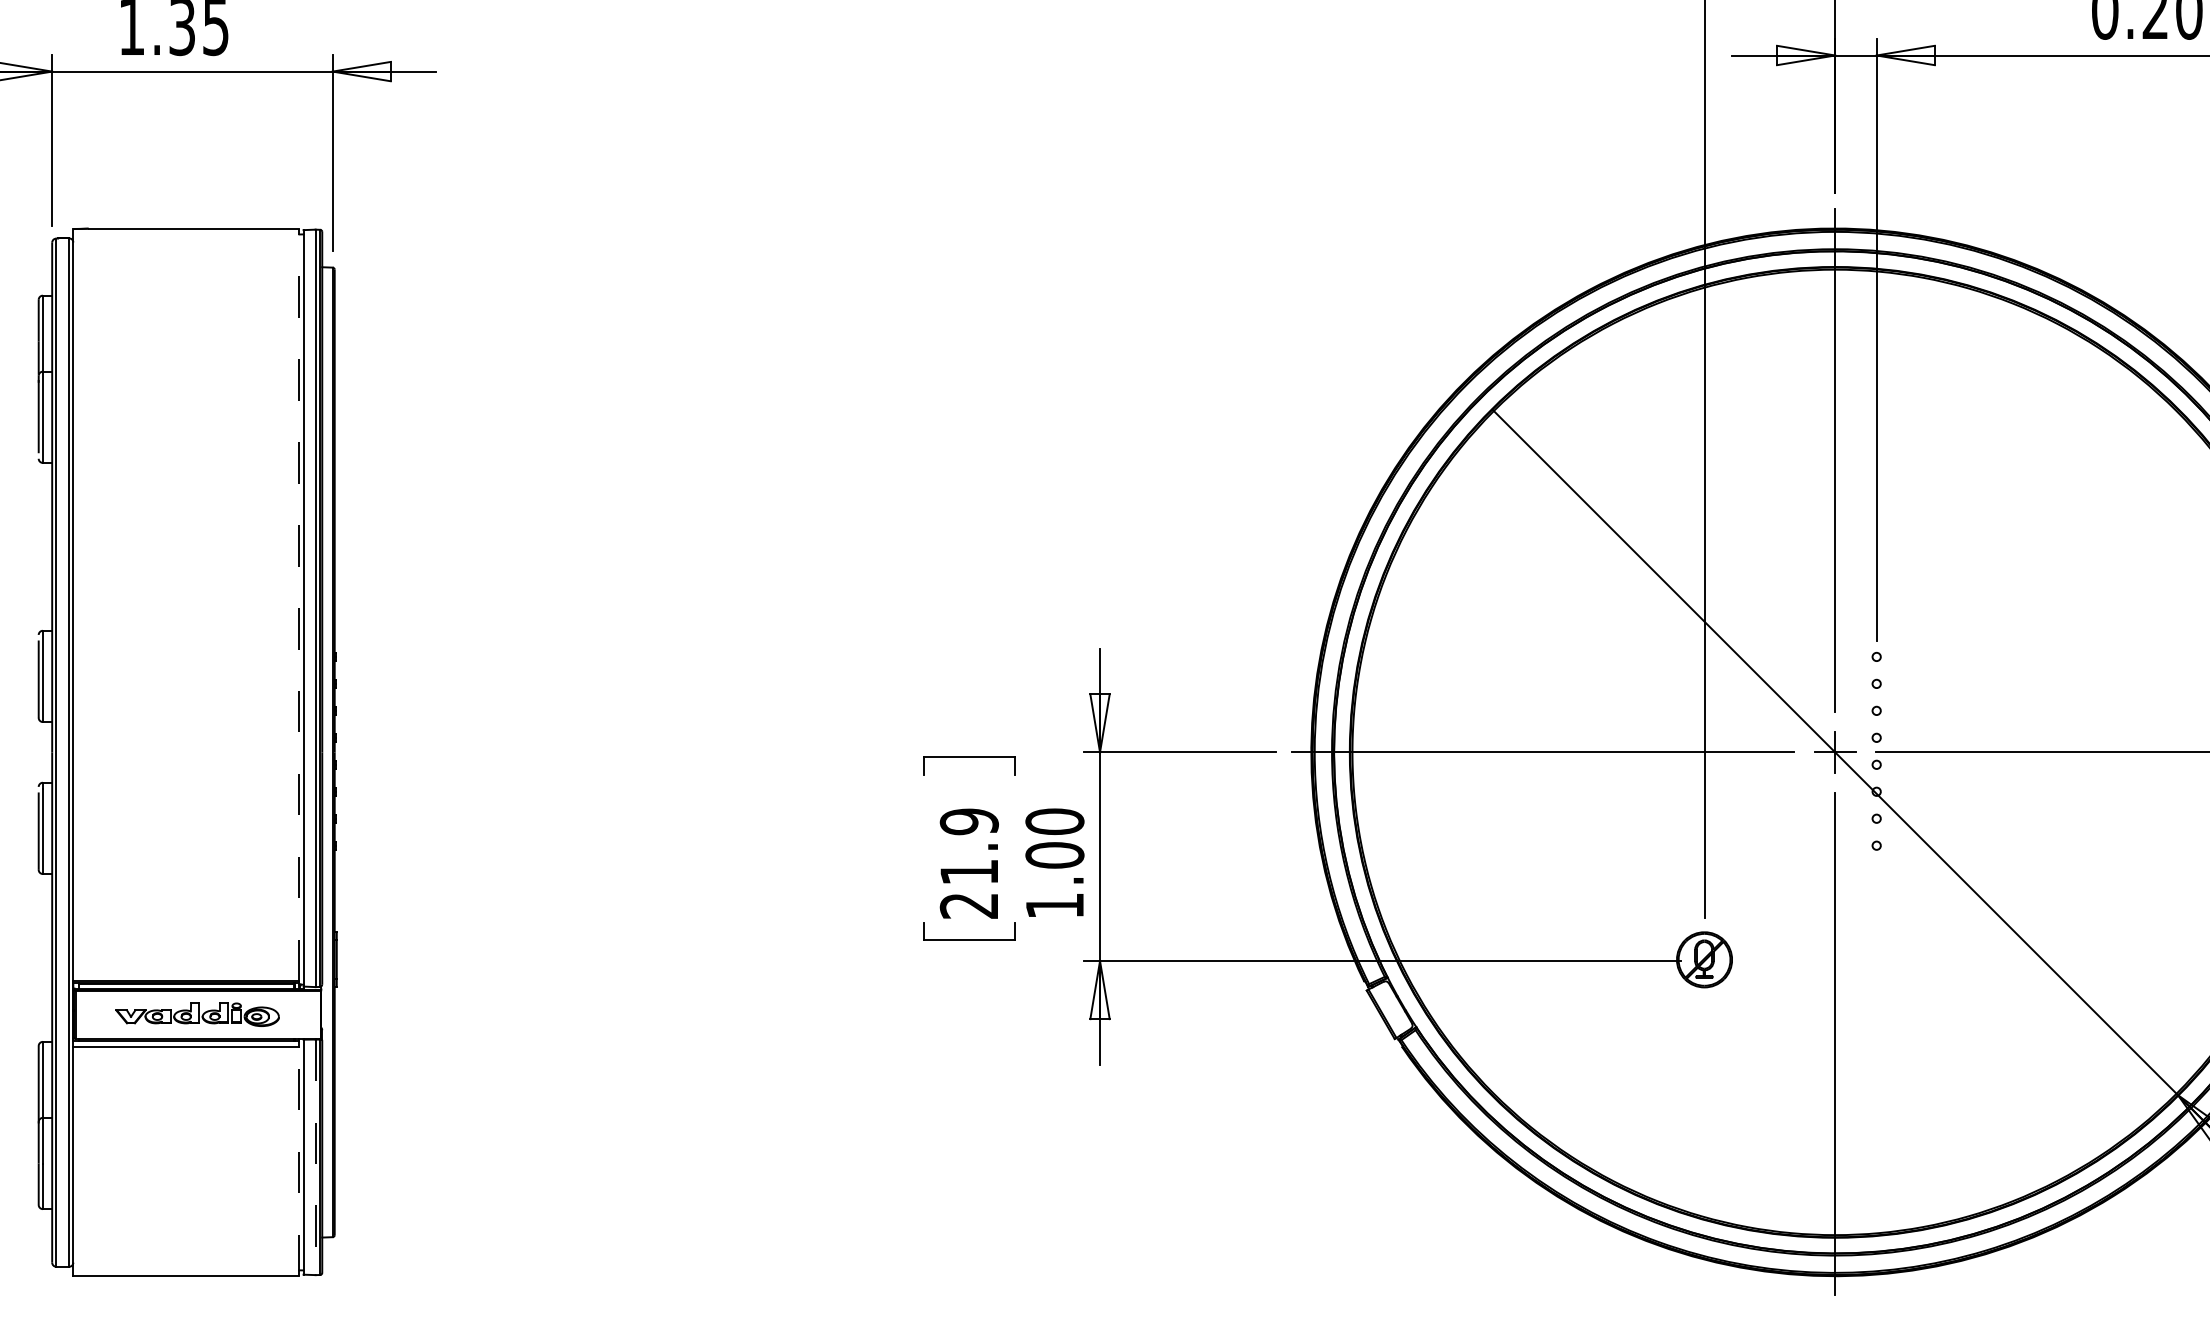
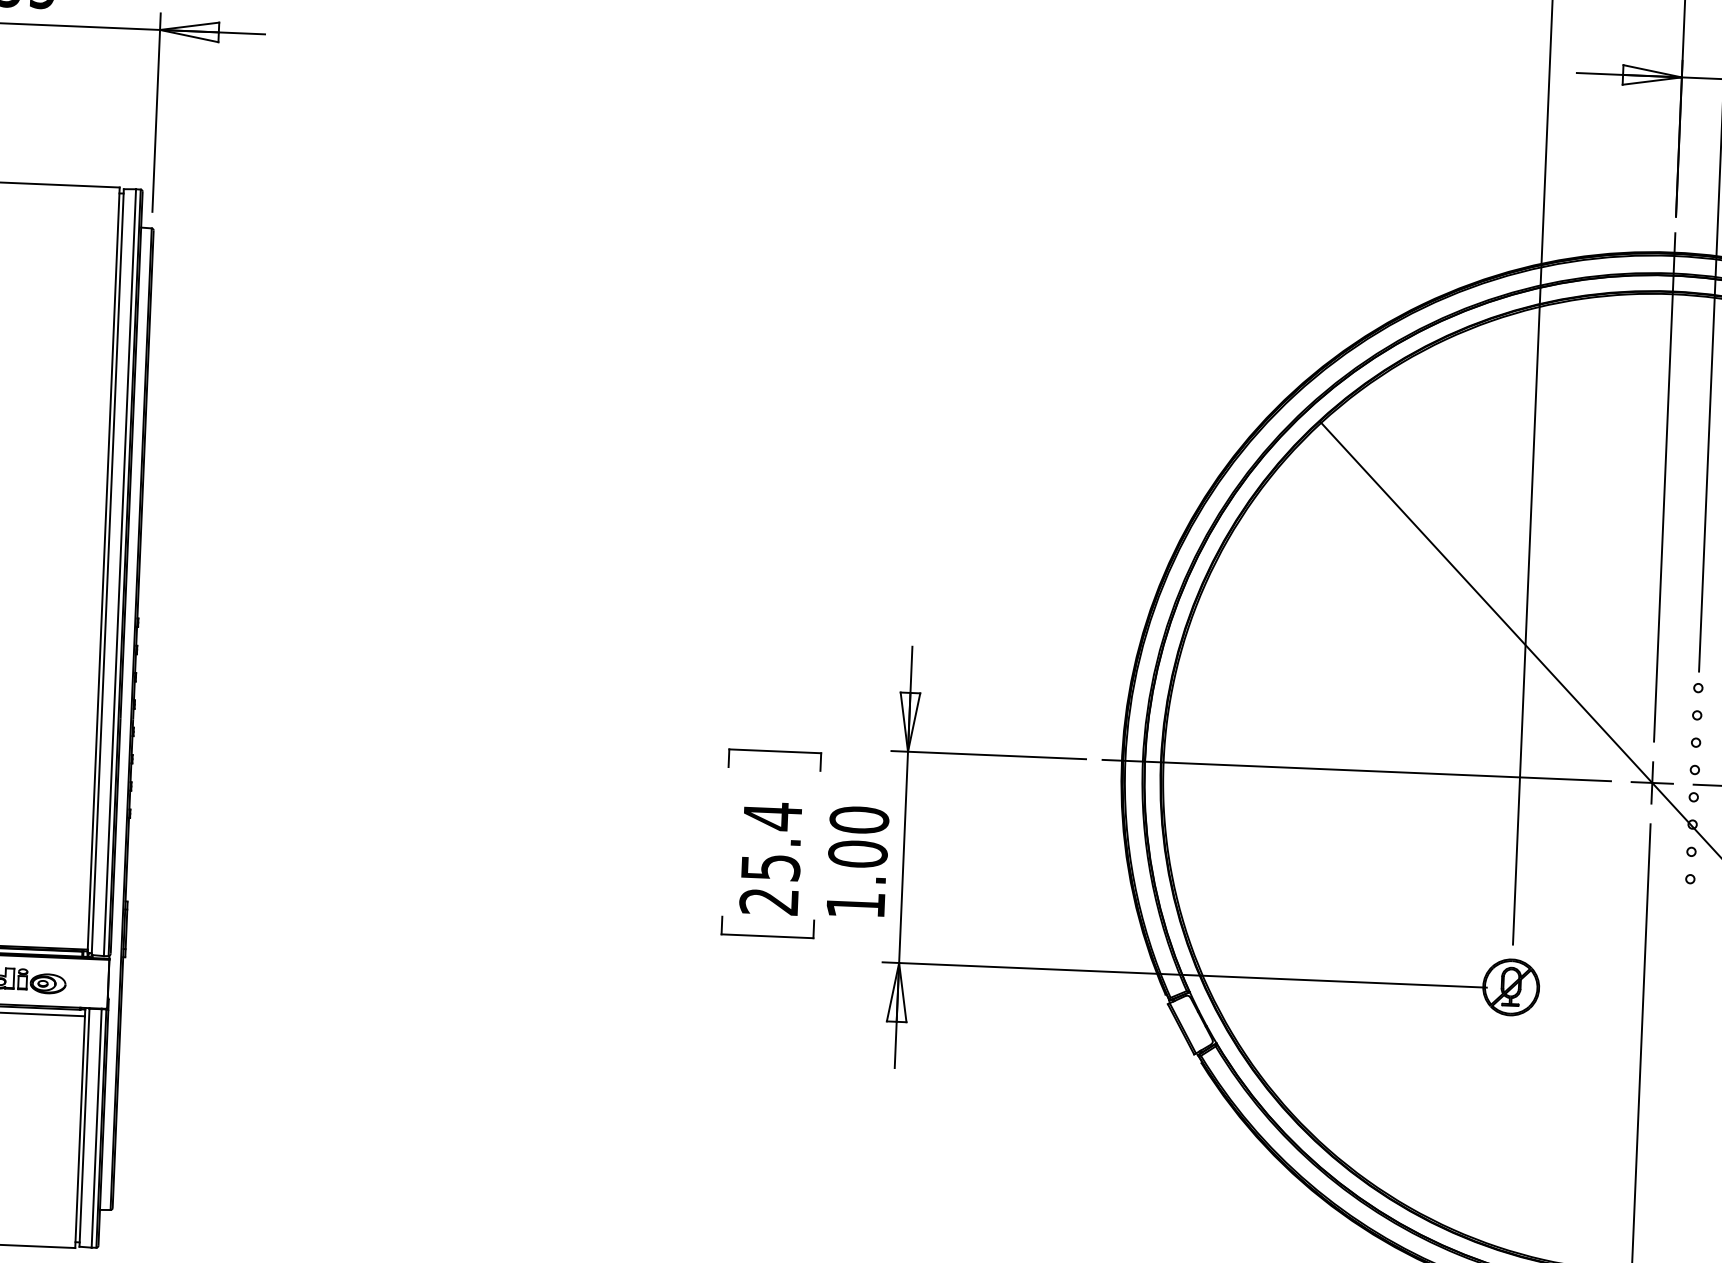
line: (299, 604) -> (103, 568), dashed -> solid
text: (968, 846) -> (770, 841), 21.9 -> 25.4
line: (315, 1157) -> (96, 1128), dashed -> solid
line: (299, 1161) -> (80, 1131), dashed -> solid

